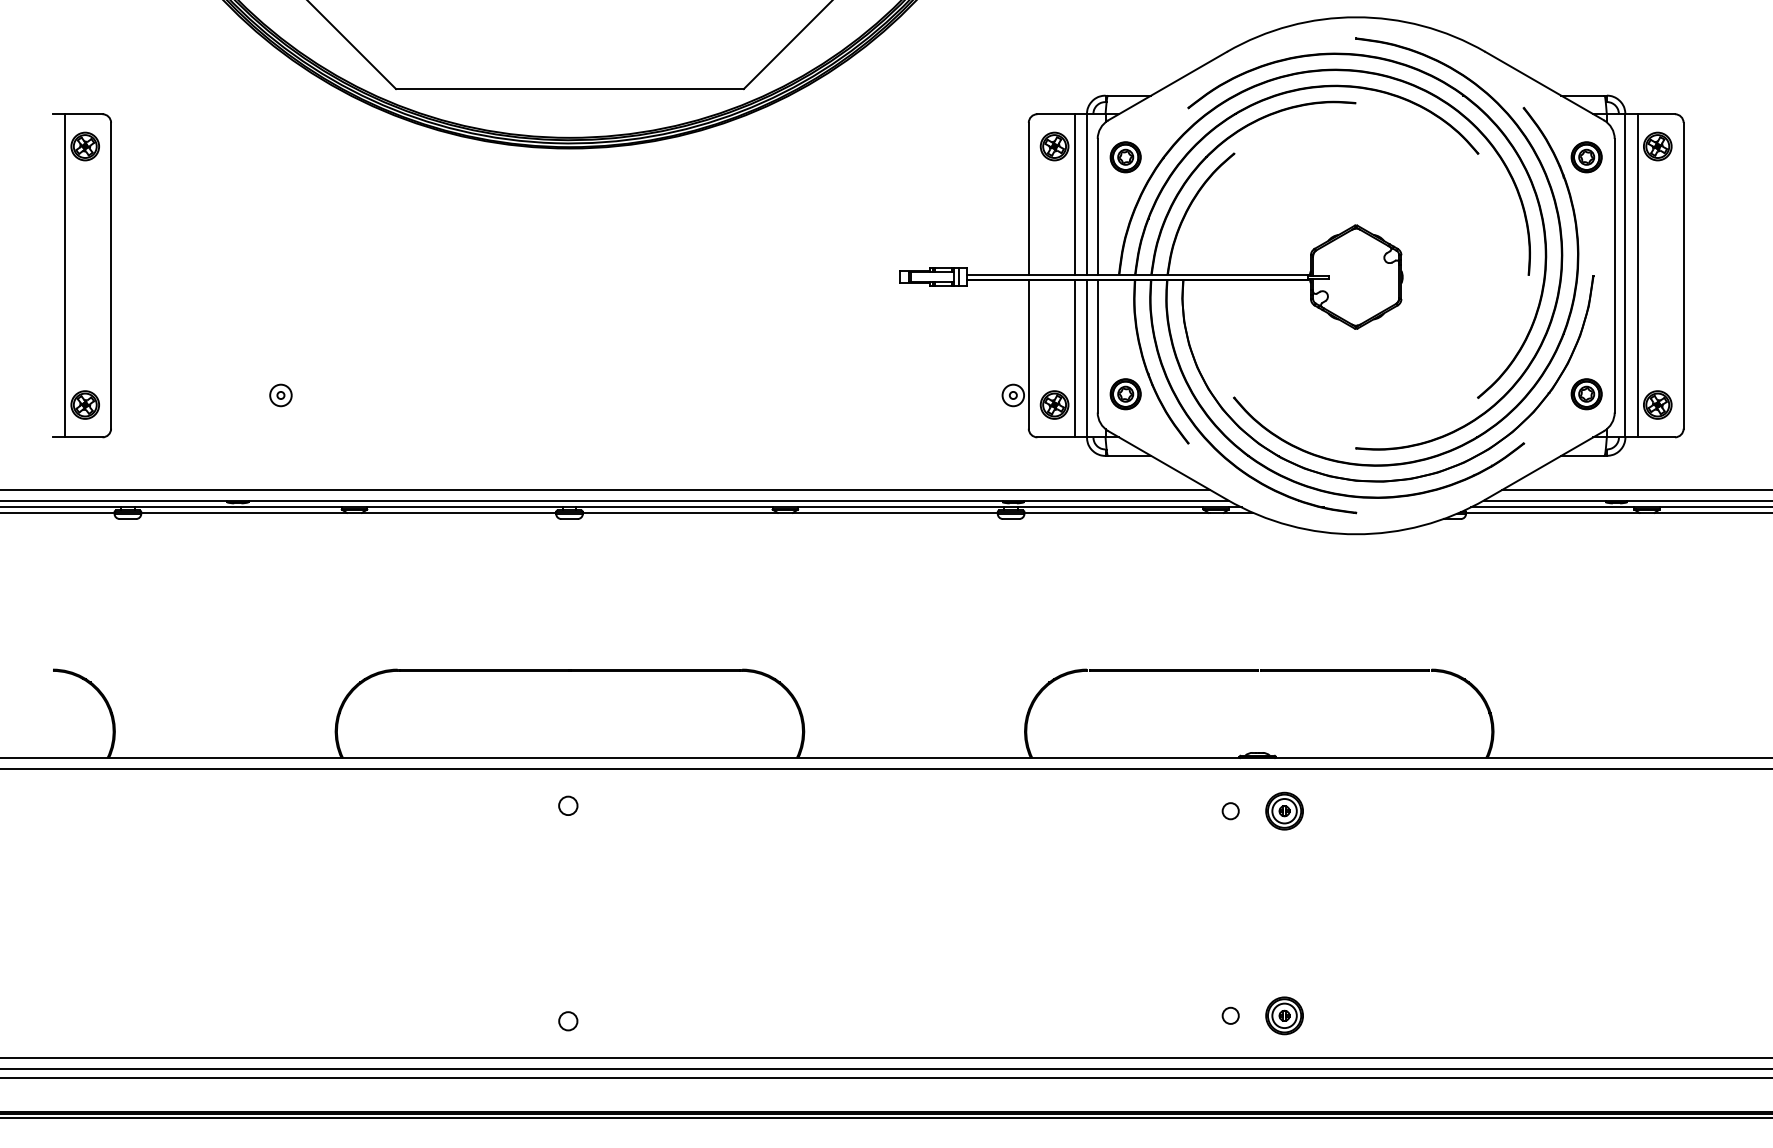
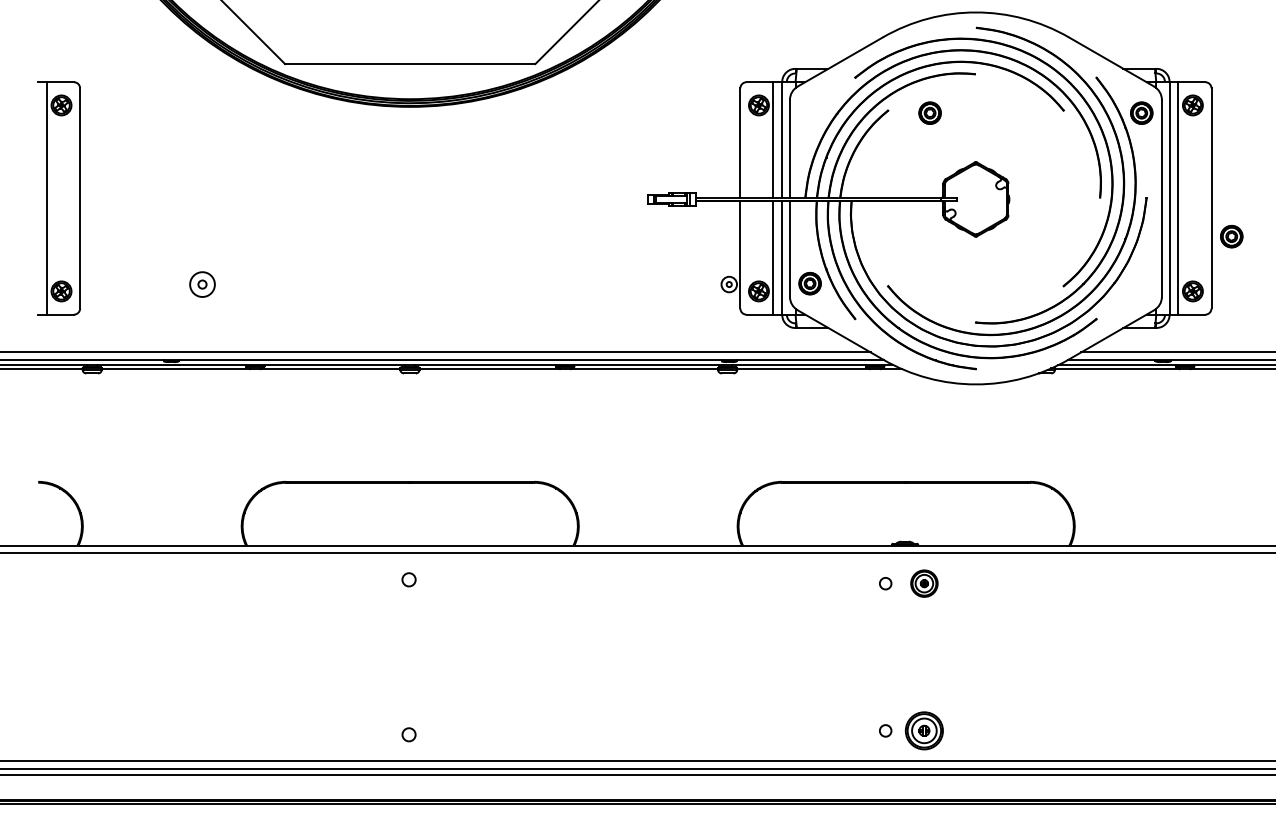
part: (1124, 156) -> (929, 112), moved
part: (1586, 394) -> (1231, 236), moved
part: (279, 395) -> (201, 284), size x1.6
part: (1284, 1015) -> (924, 730), size x1.4

